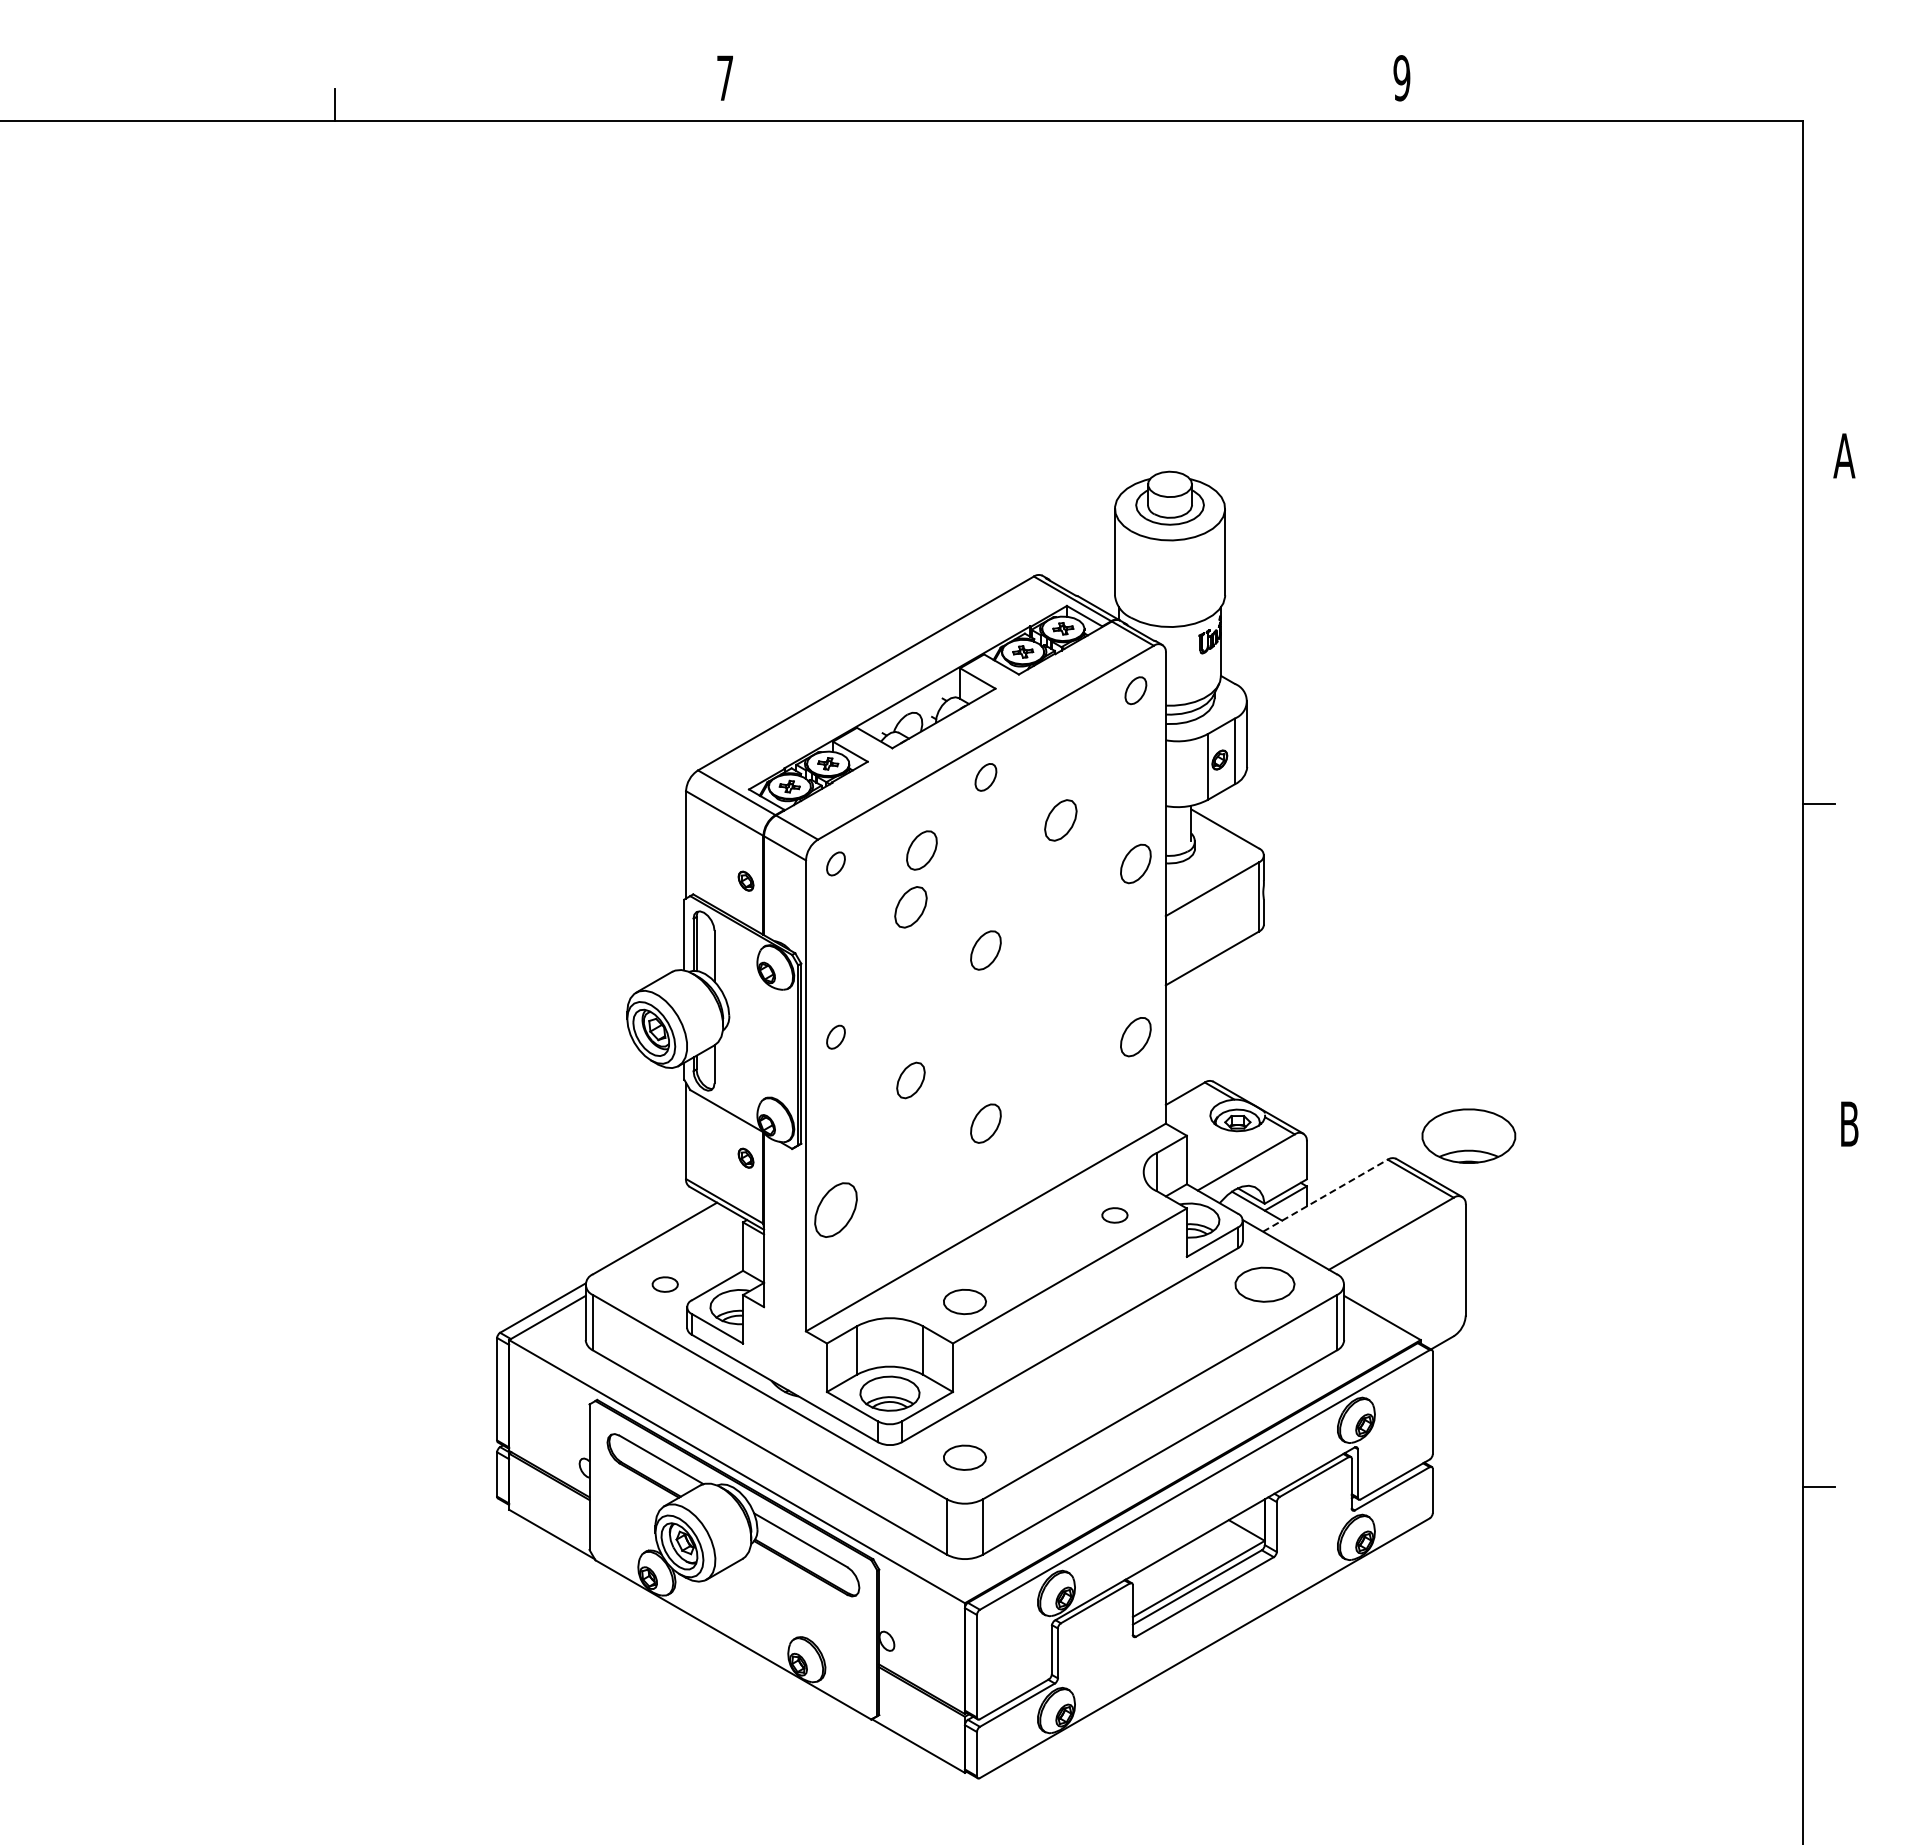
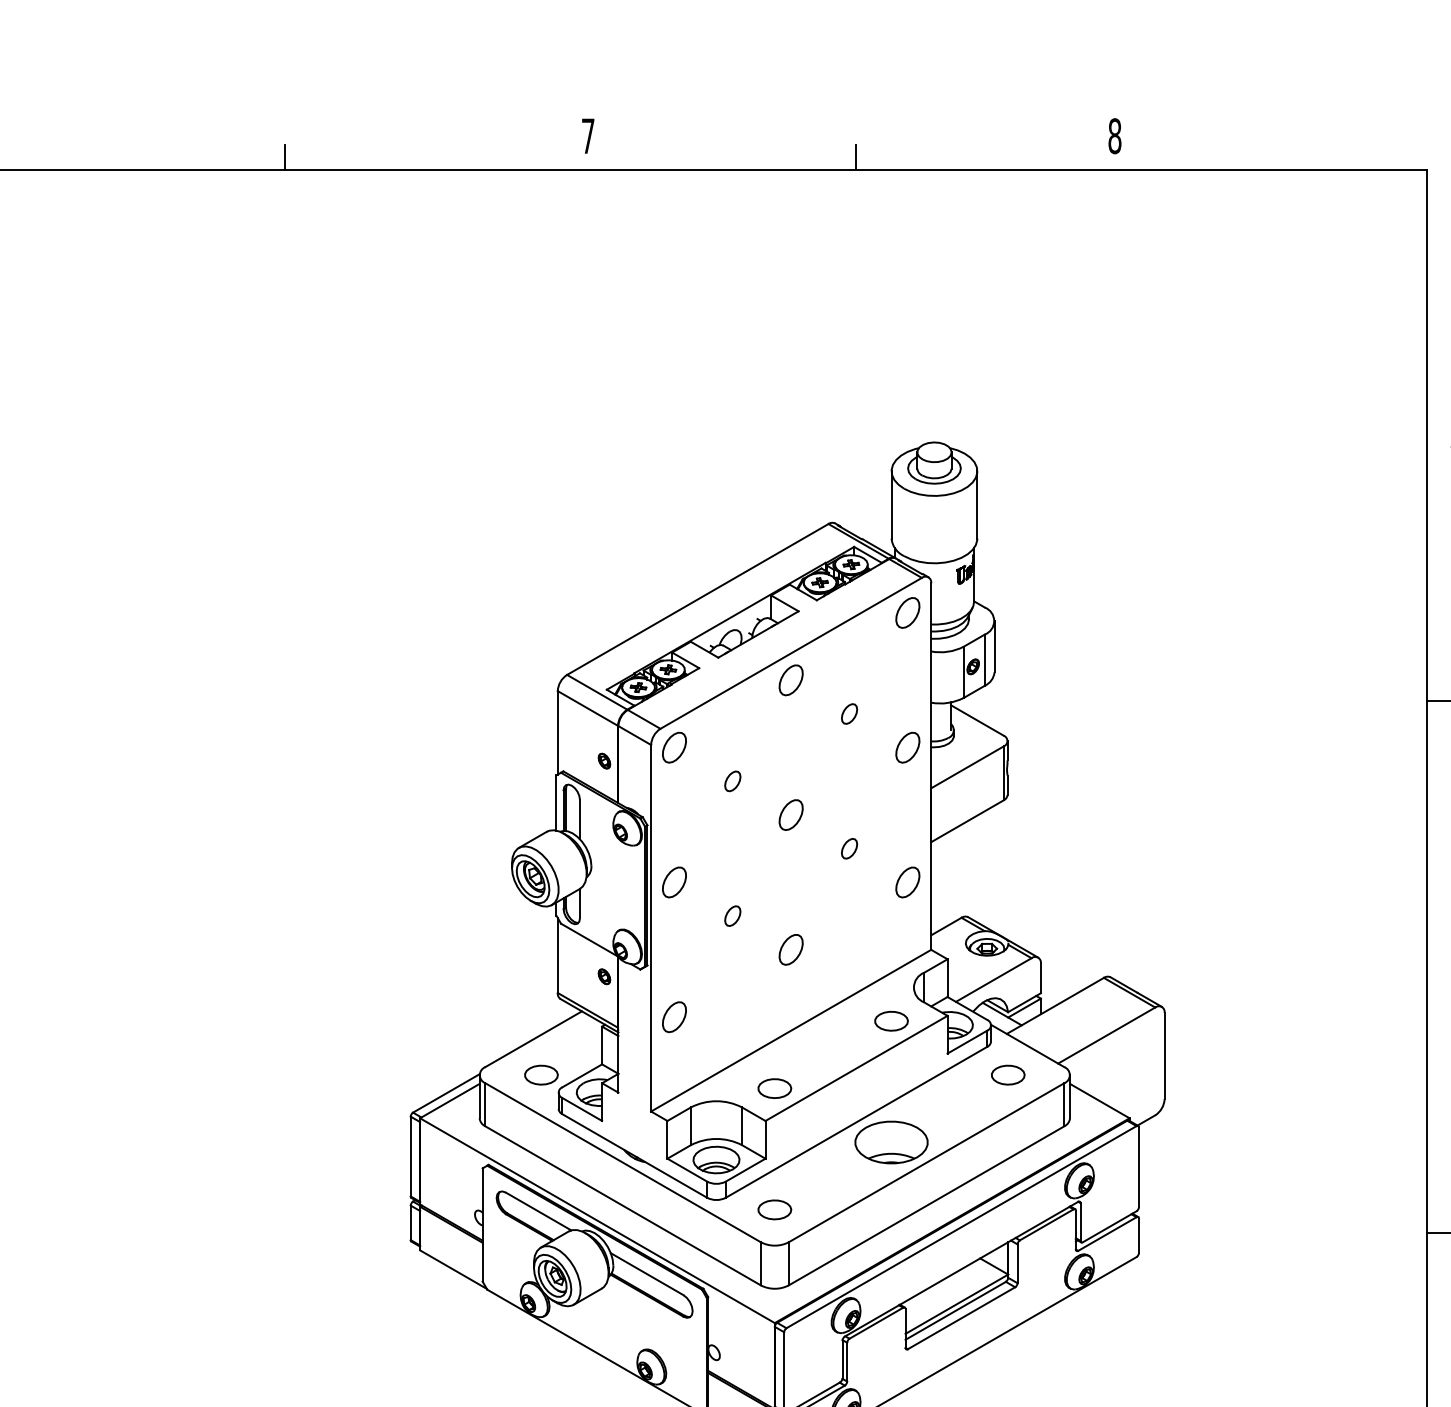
text: (1401, 78) -> (1114, 136), 9 -> 8
line: (1069, 105) -> (856, 157), added
part: (1135, 690) -> (907, 612), size x1.43
part: (985, 777) -> (790, 680), size x1.43
part: (1060, 820) -> (849, 713), size x0.62
part: (921, 850) -> (741, 737), removed
part: (835, 863) -> (674, 747), size x1.67
part: (910, 906) -> (732, 780), size x0.62
part: (1060, 993) -> (849, 848), added
part: (835, 1037) -> (674, 882), size x1.67
part: (910, 1079) -> (732, 915), size x0.71
part: (1468, 1135) -> (891, 1141), moved
line: (1325, 1195) -> (1055, 1005), dashed -> solid
part: (835, 1210) -> (674, 1017), size x0.71
part: (1114, 1215) -> (891, 1021), size x1.67
part: (665, 1284) -> (541, 1075), size x1.67
part: (1264, 1284) -> (1007, 1075), size x0.71

